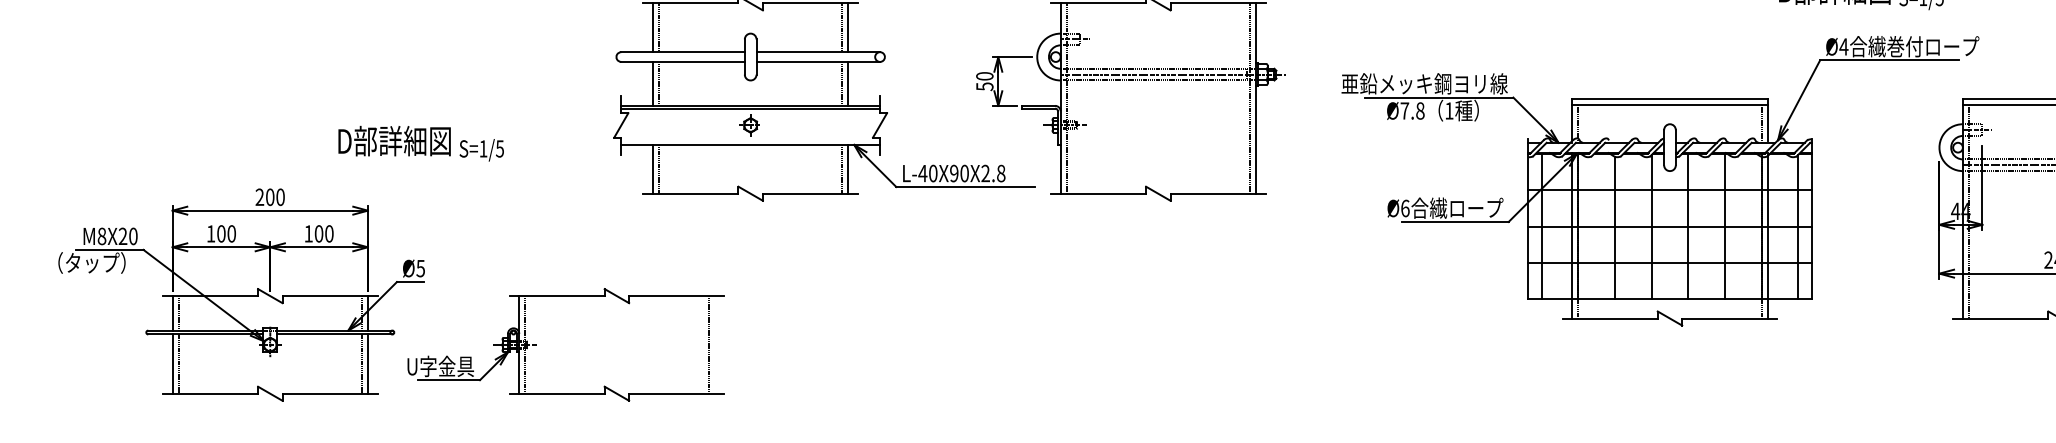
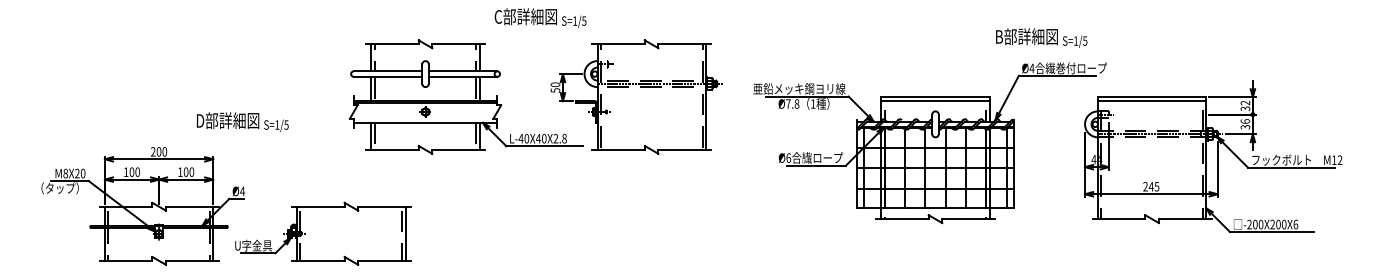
text: (954, 173) -> (538, 138), L-40X90X2.8 -> L-40X40X2.8
text: (420, 268) -> (242, 191), Ø5 -> Ø4
line: (714, 344) -> (405, 233), added

